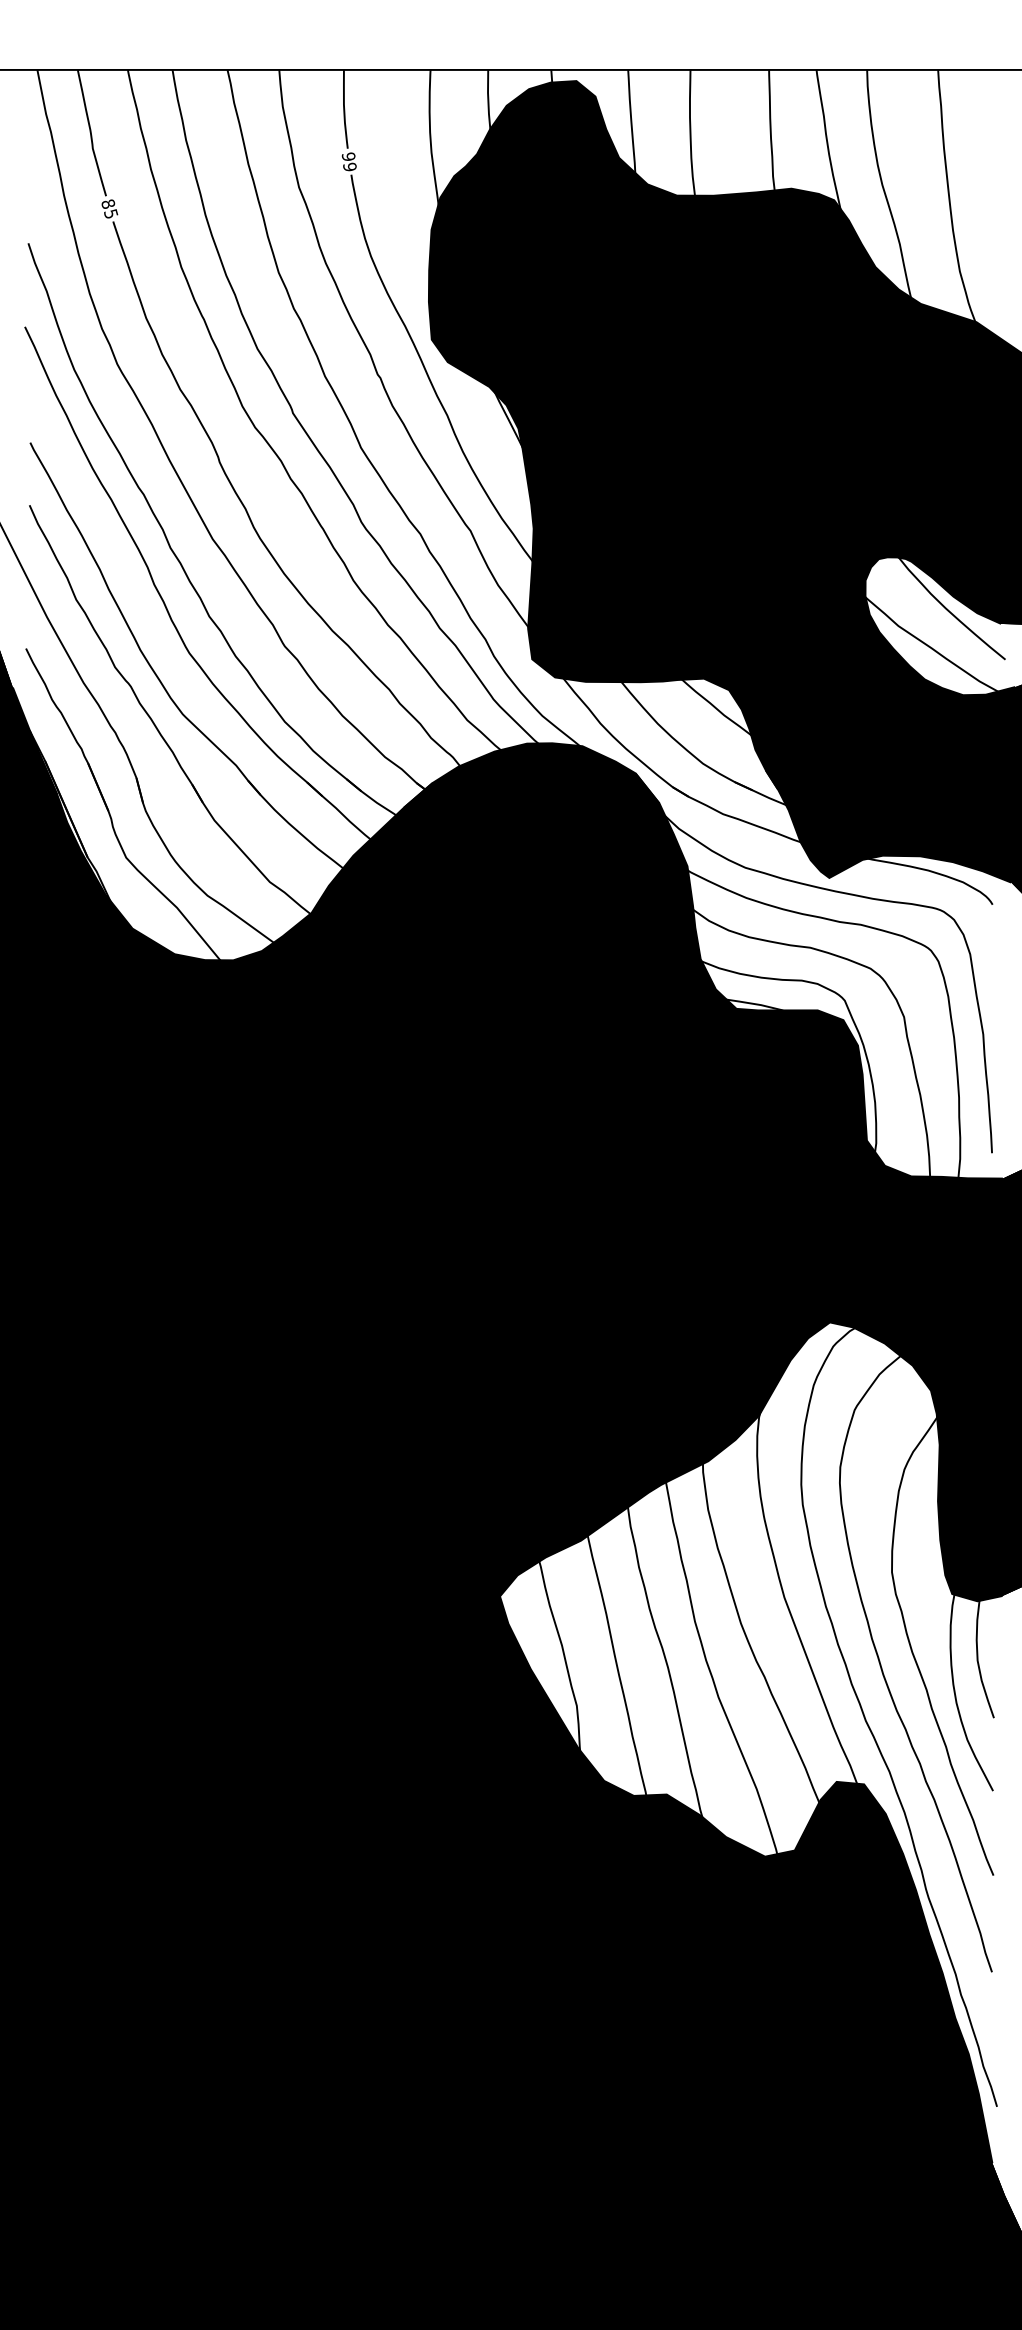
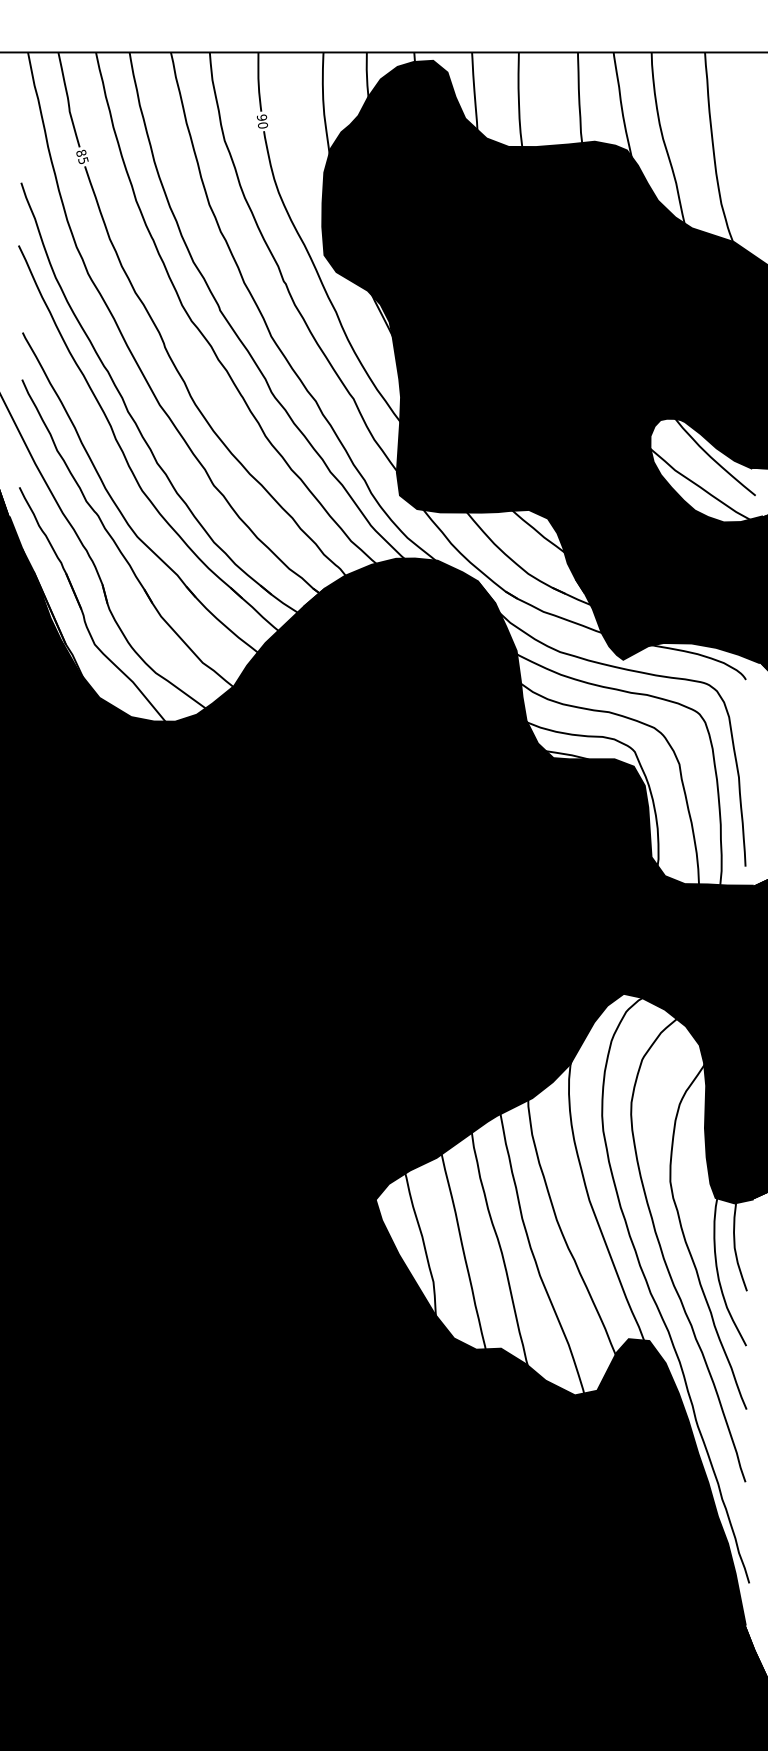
text: (349, 166) -> (262, 125), 99 -> 90

